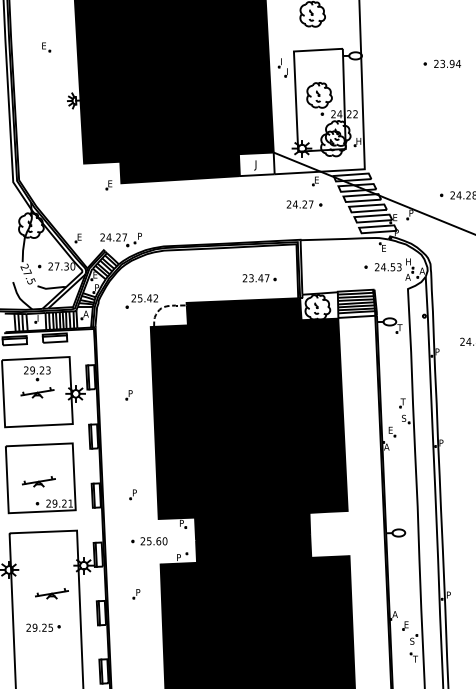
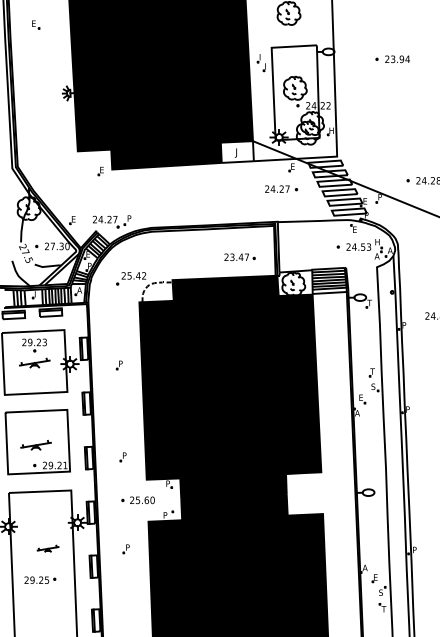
part: (46, 46) -> (36, 24), moved
part: (442, 64) -> (392, 59), moved
part: (51, 593) -> (47, 548), size x0.7

